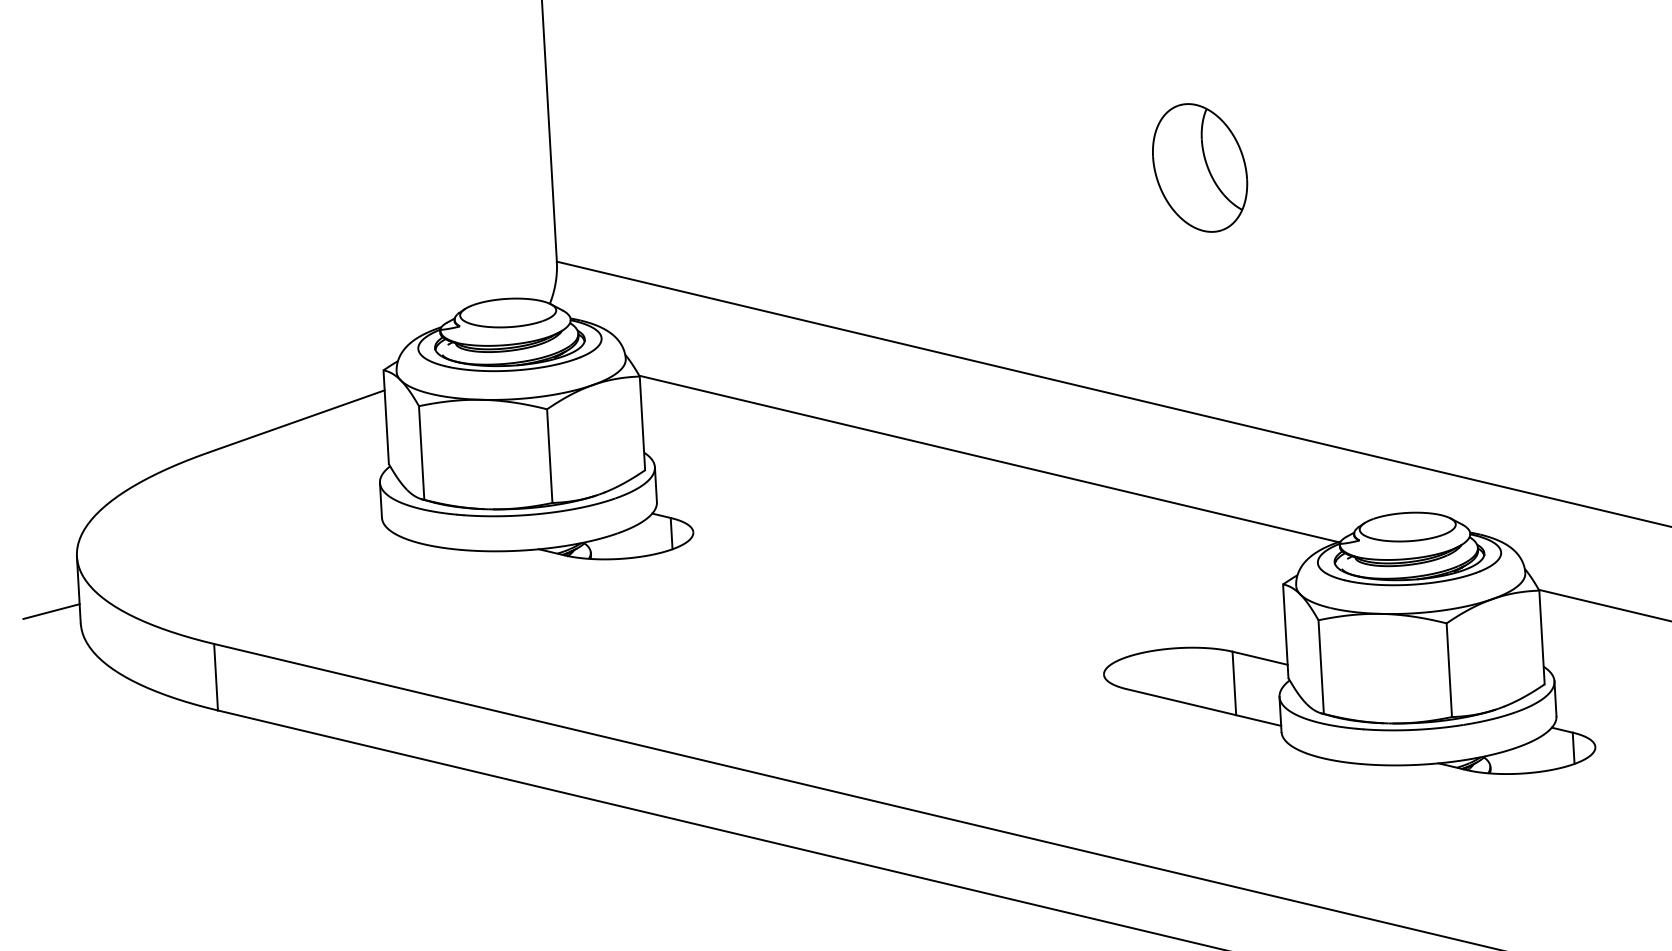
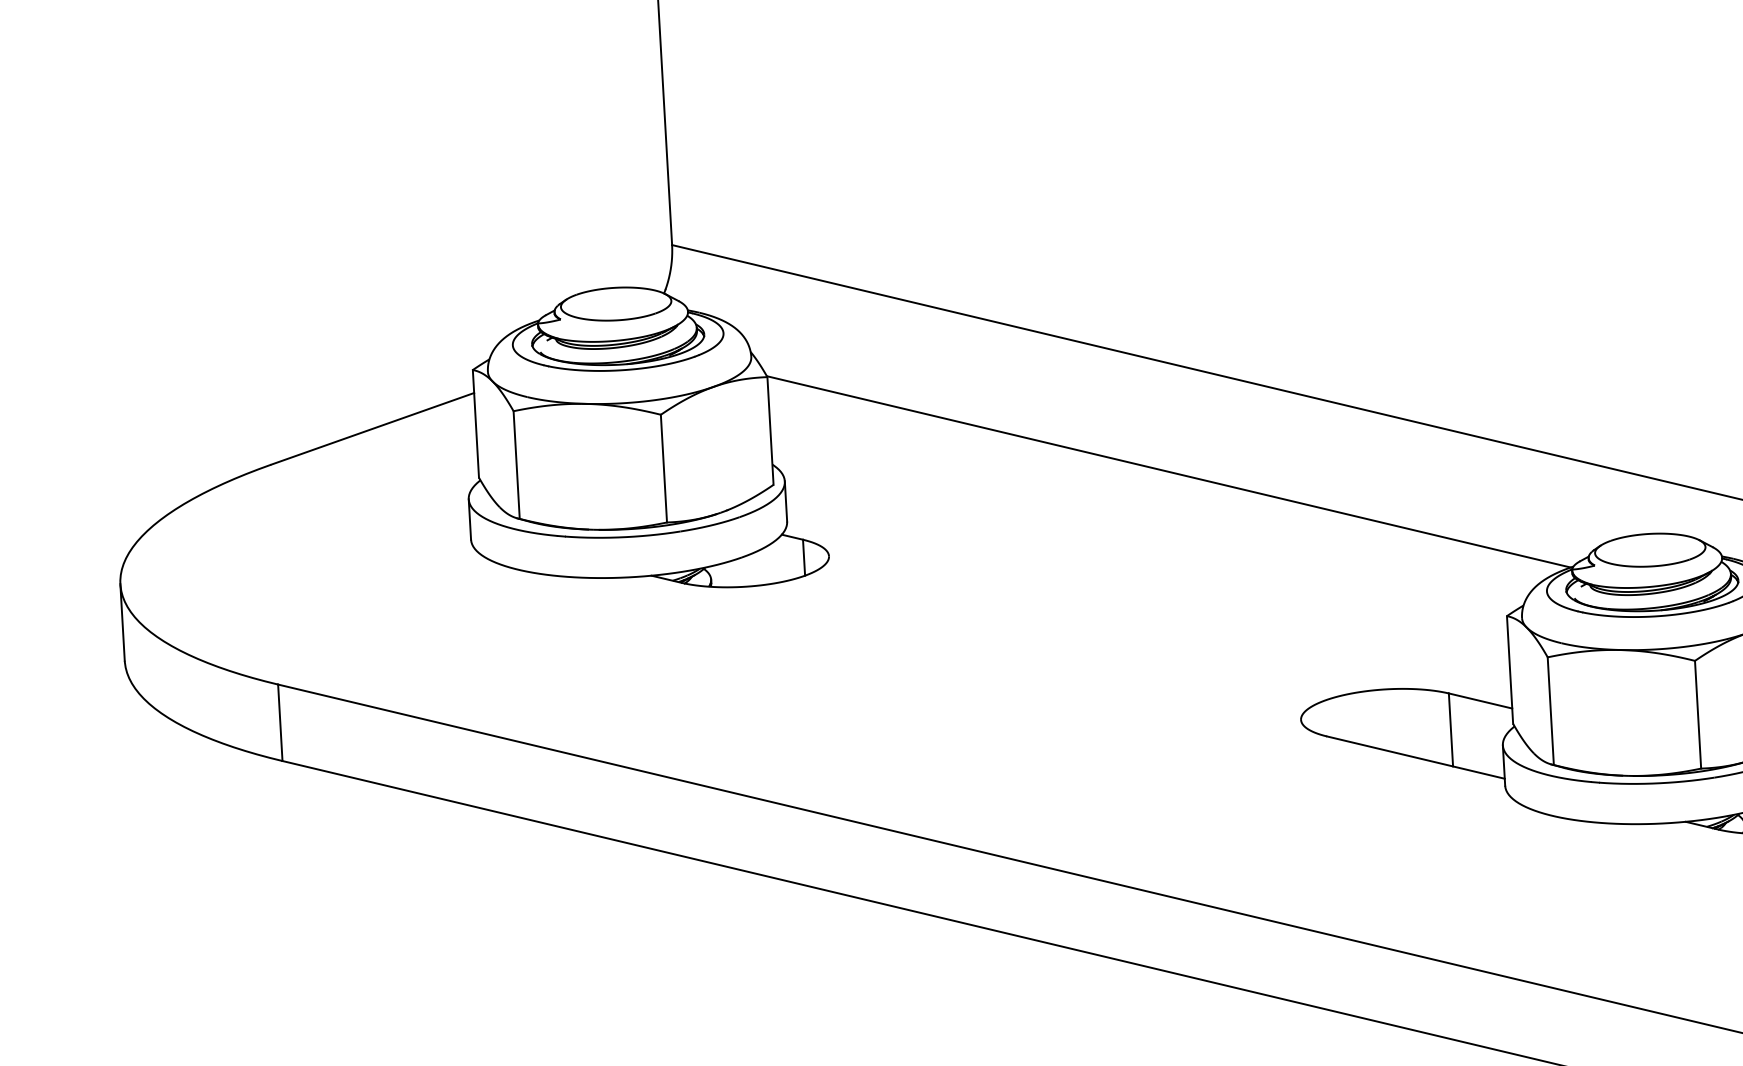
part: (1200, 167) -> (1412, 136), removed
line: (51, 611) -> (91, 647), removed

